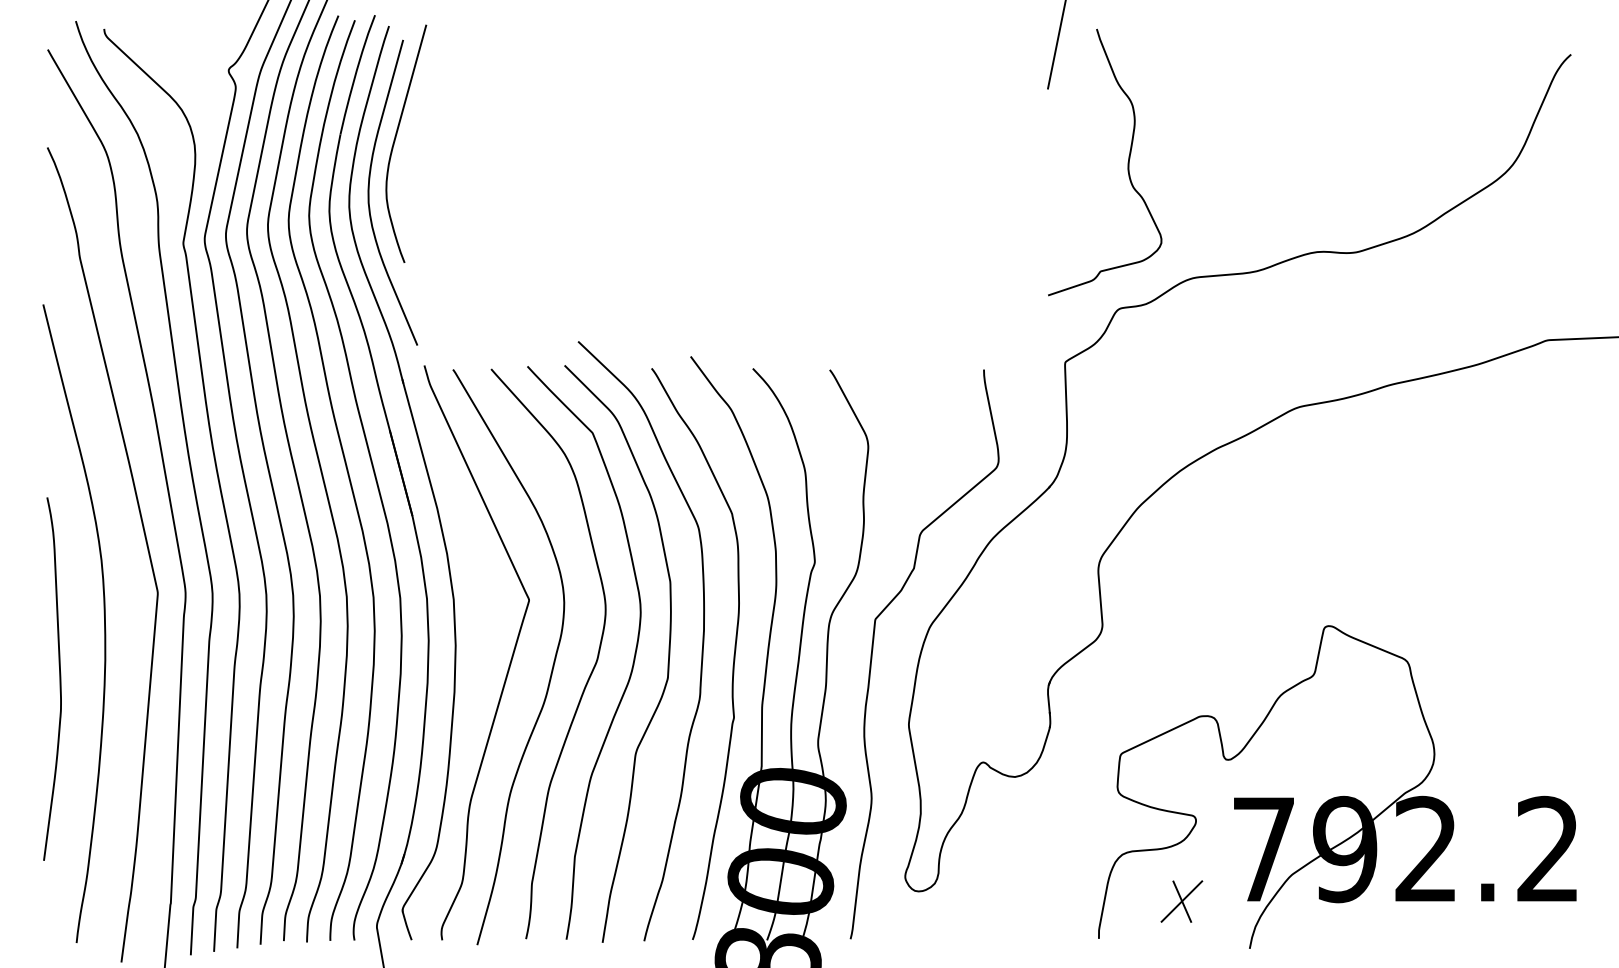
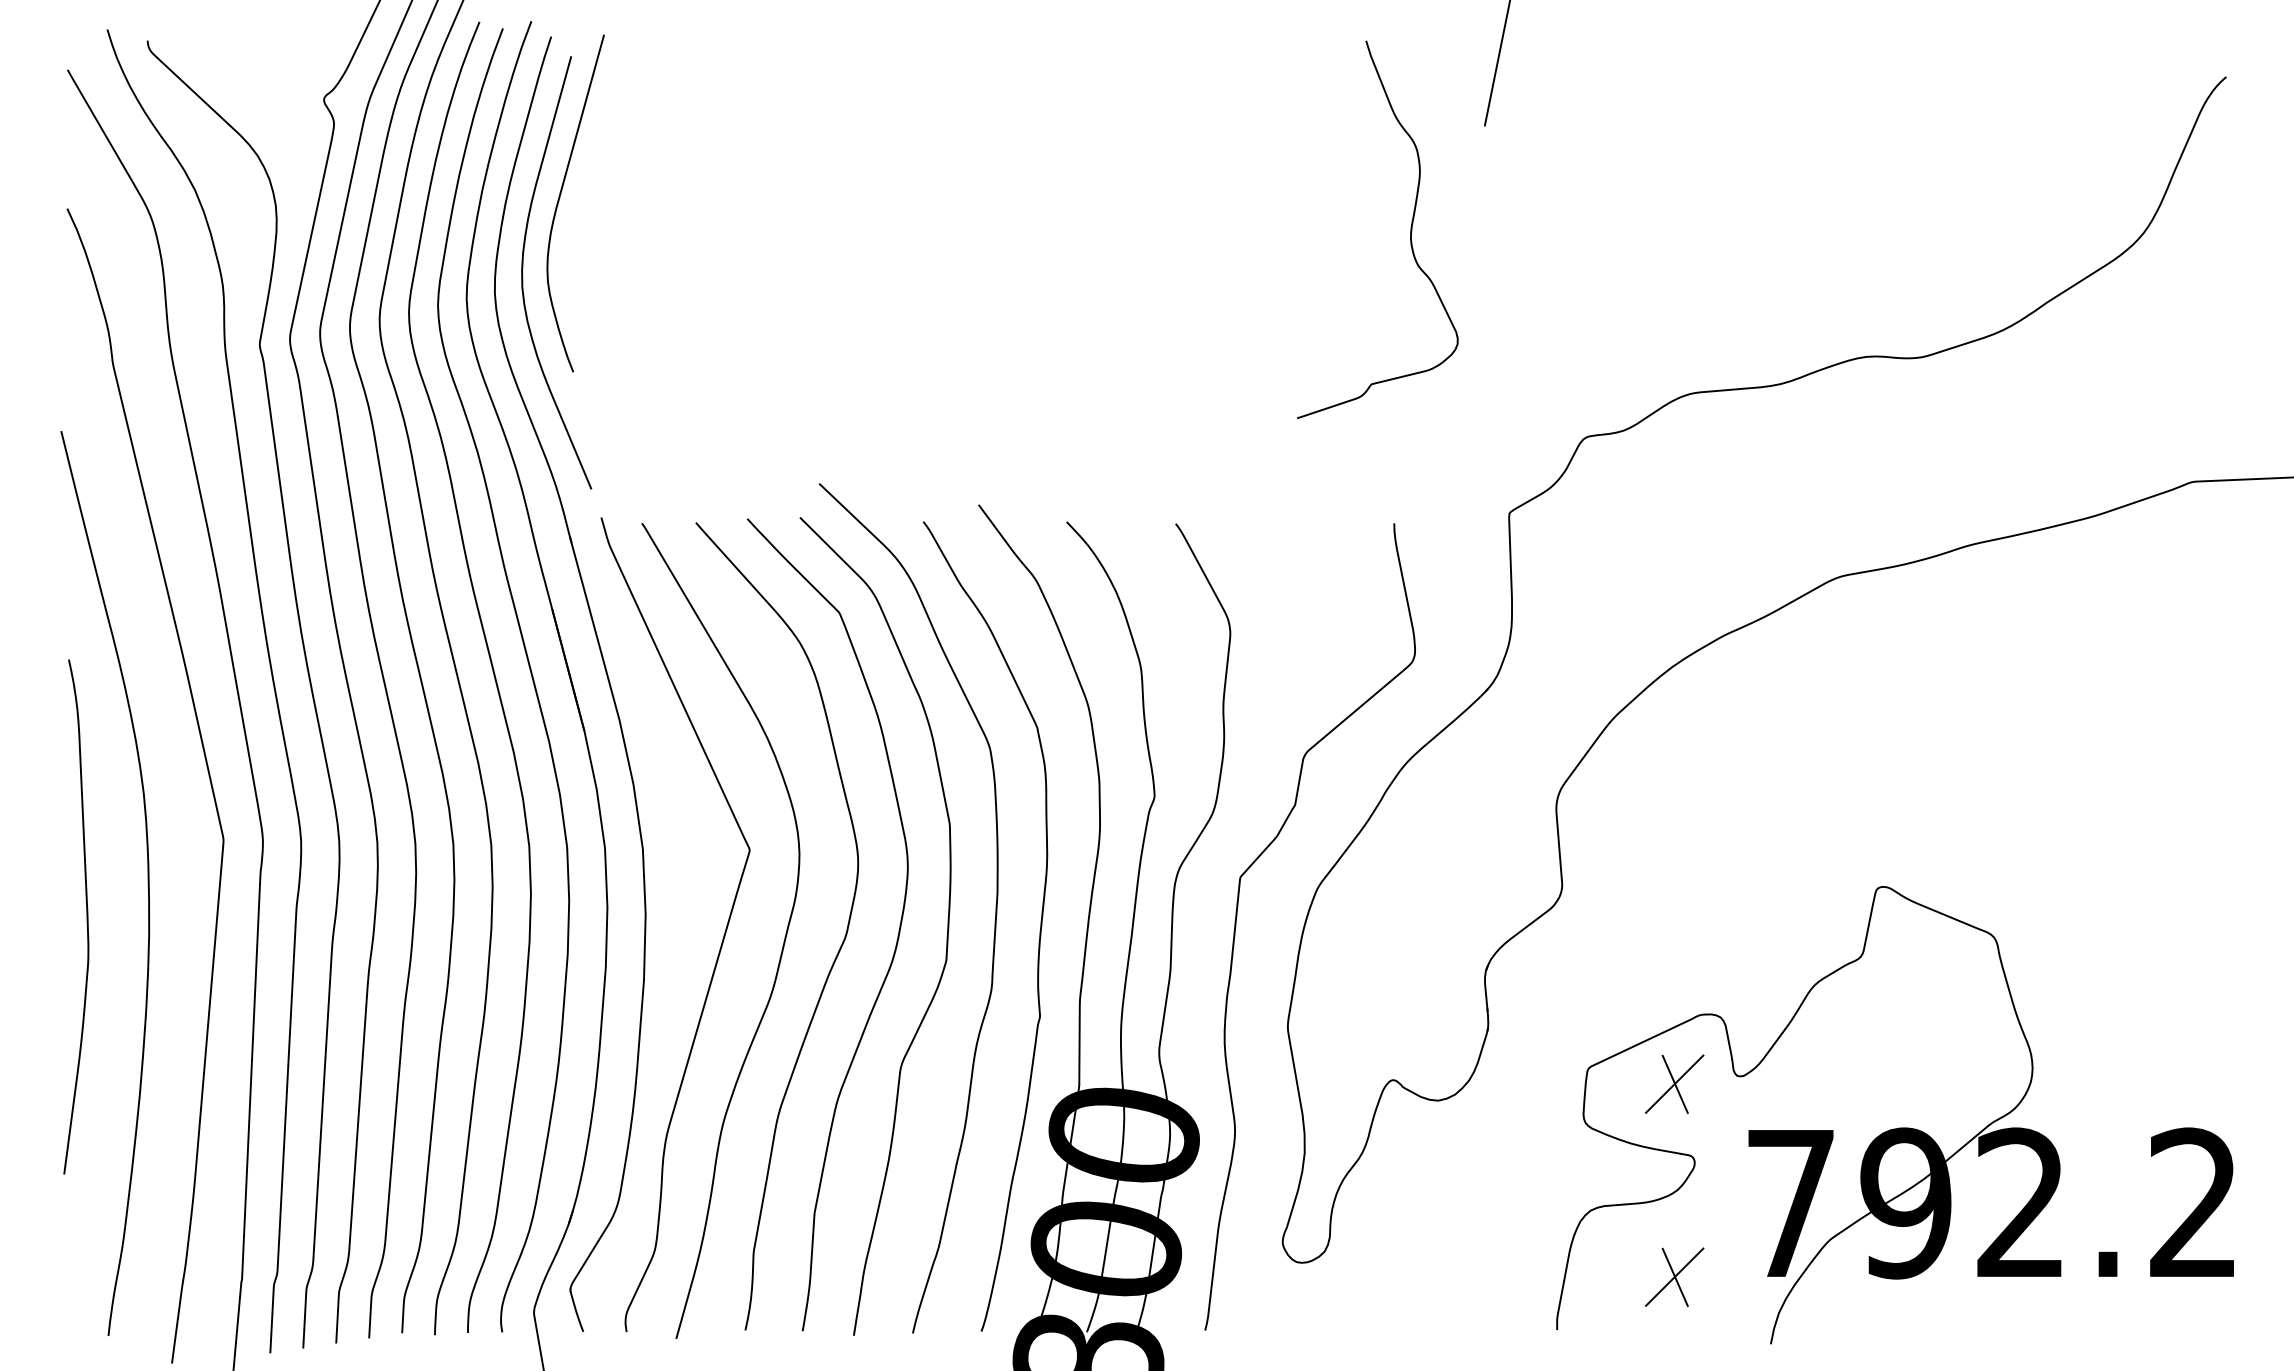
curve: (1128, 162) -> (1410, 229), moved
curve: (59, 678) -> (86, 916), moved
part: (1181, 764) -> (1674, 1083), added

